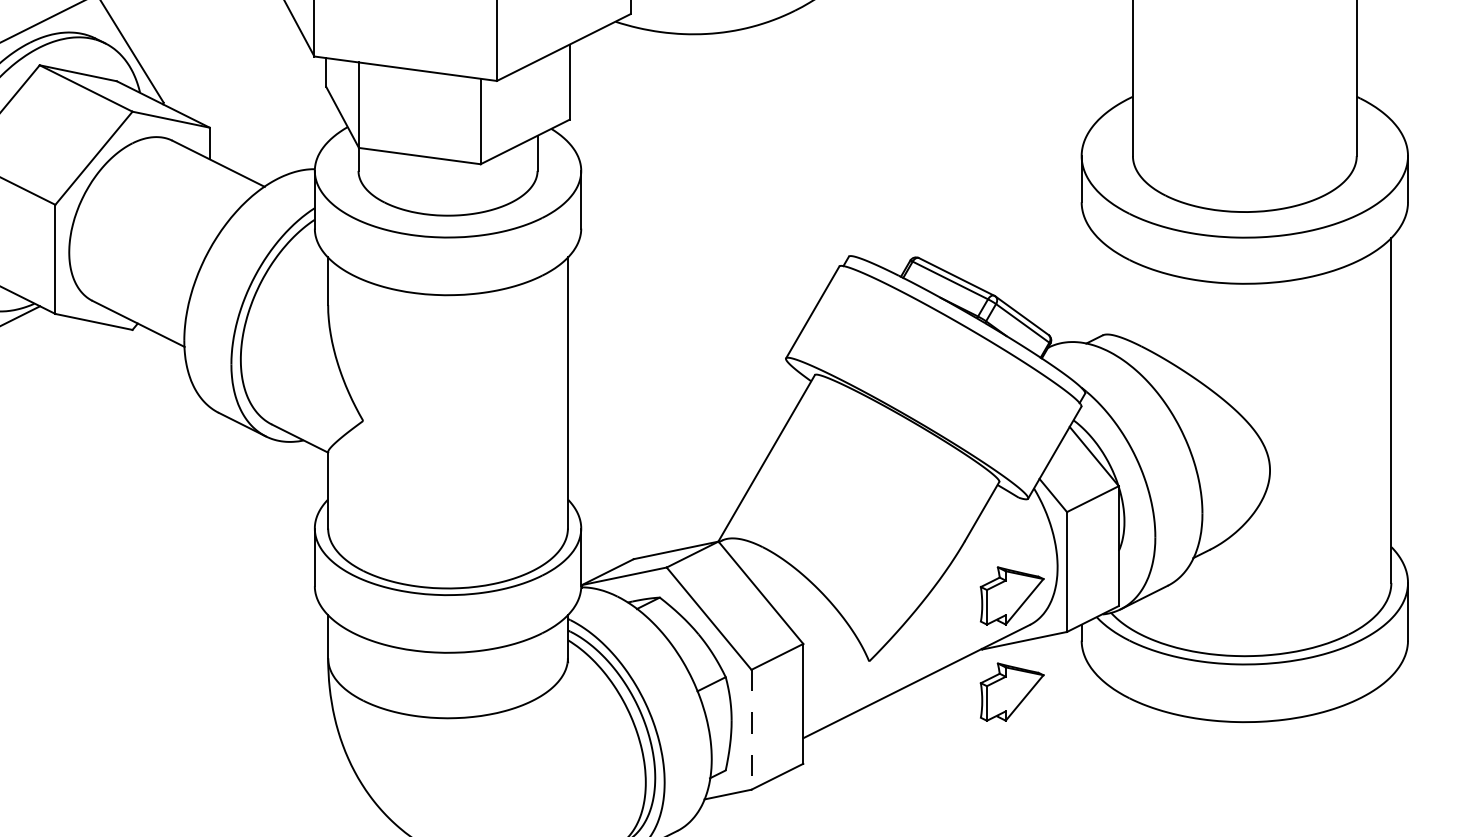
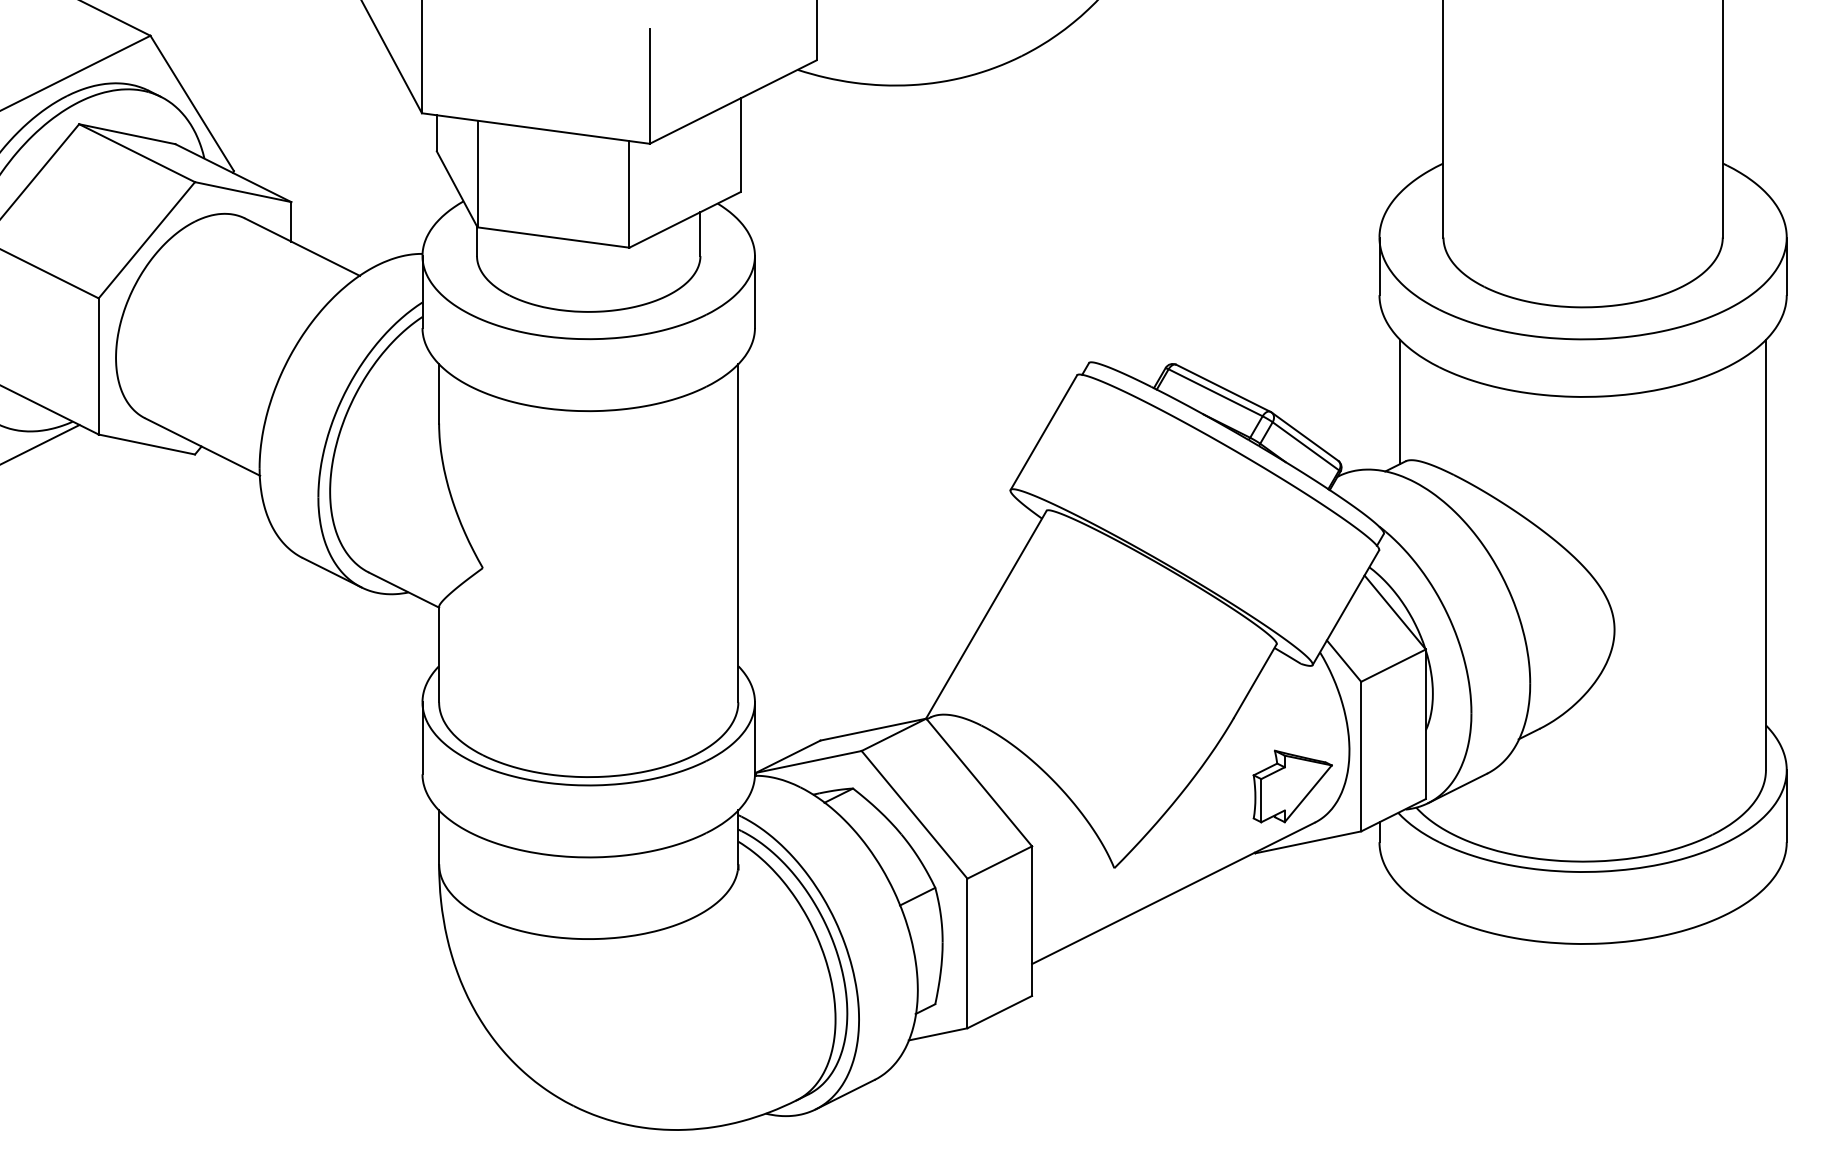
line: (1098, 287) -> (1400, 401), added
part: (1011, 692) -> (1292, 906), removed
line: (751, 729) -> (967, 953), dashed -> solid

